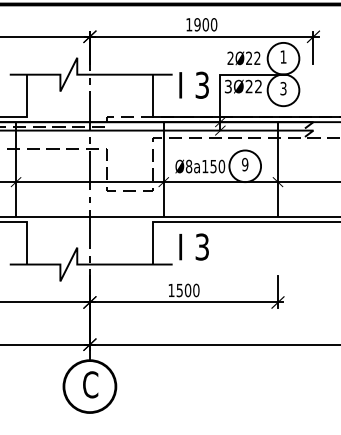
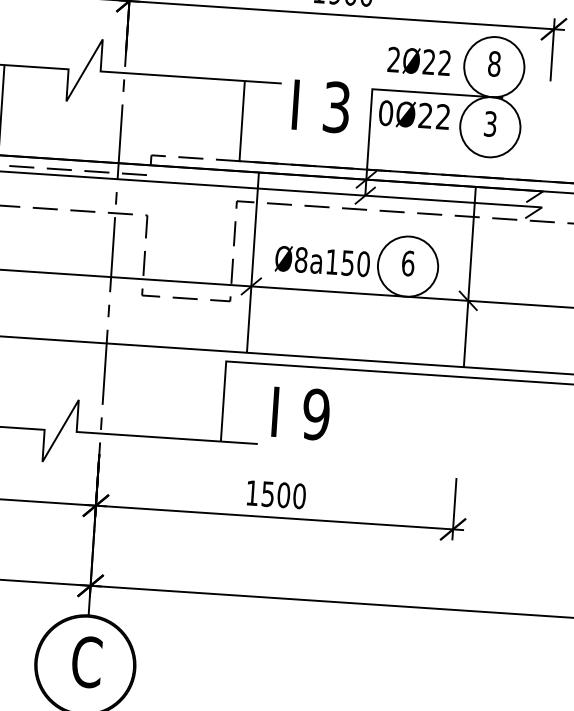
text: (283, 56) -> (494, 62), 1 -> 8
text: (227, 86) -> (384, 112), 3Ø22 -> 0Ø22
text: (245, 164) -> (408, 263), 9 -> 6
text: (202, 246) -> (316, 413), 3 -> 9

